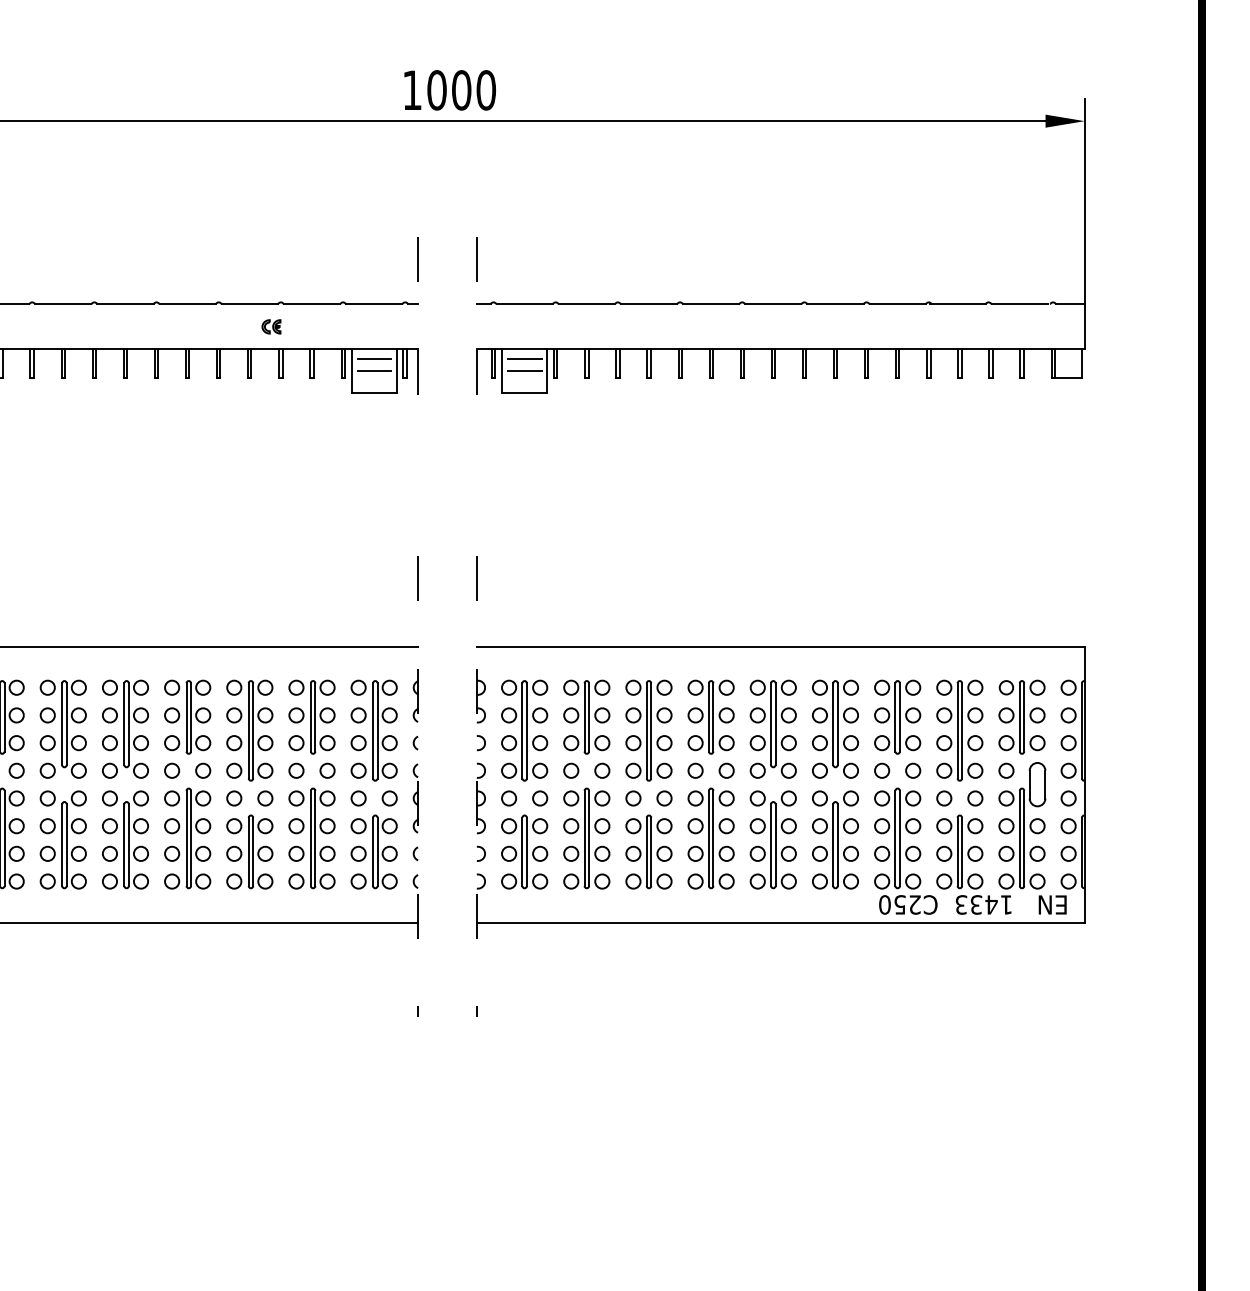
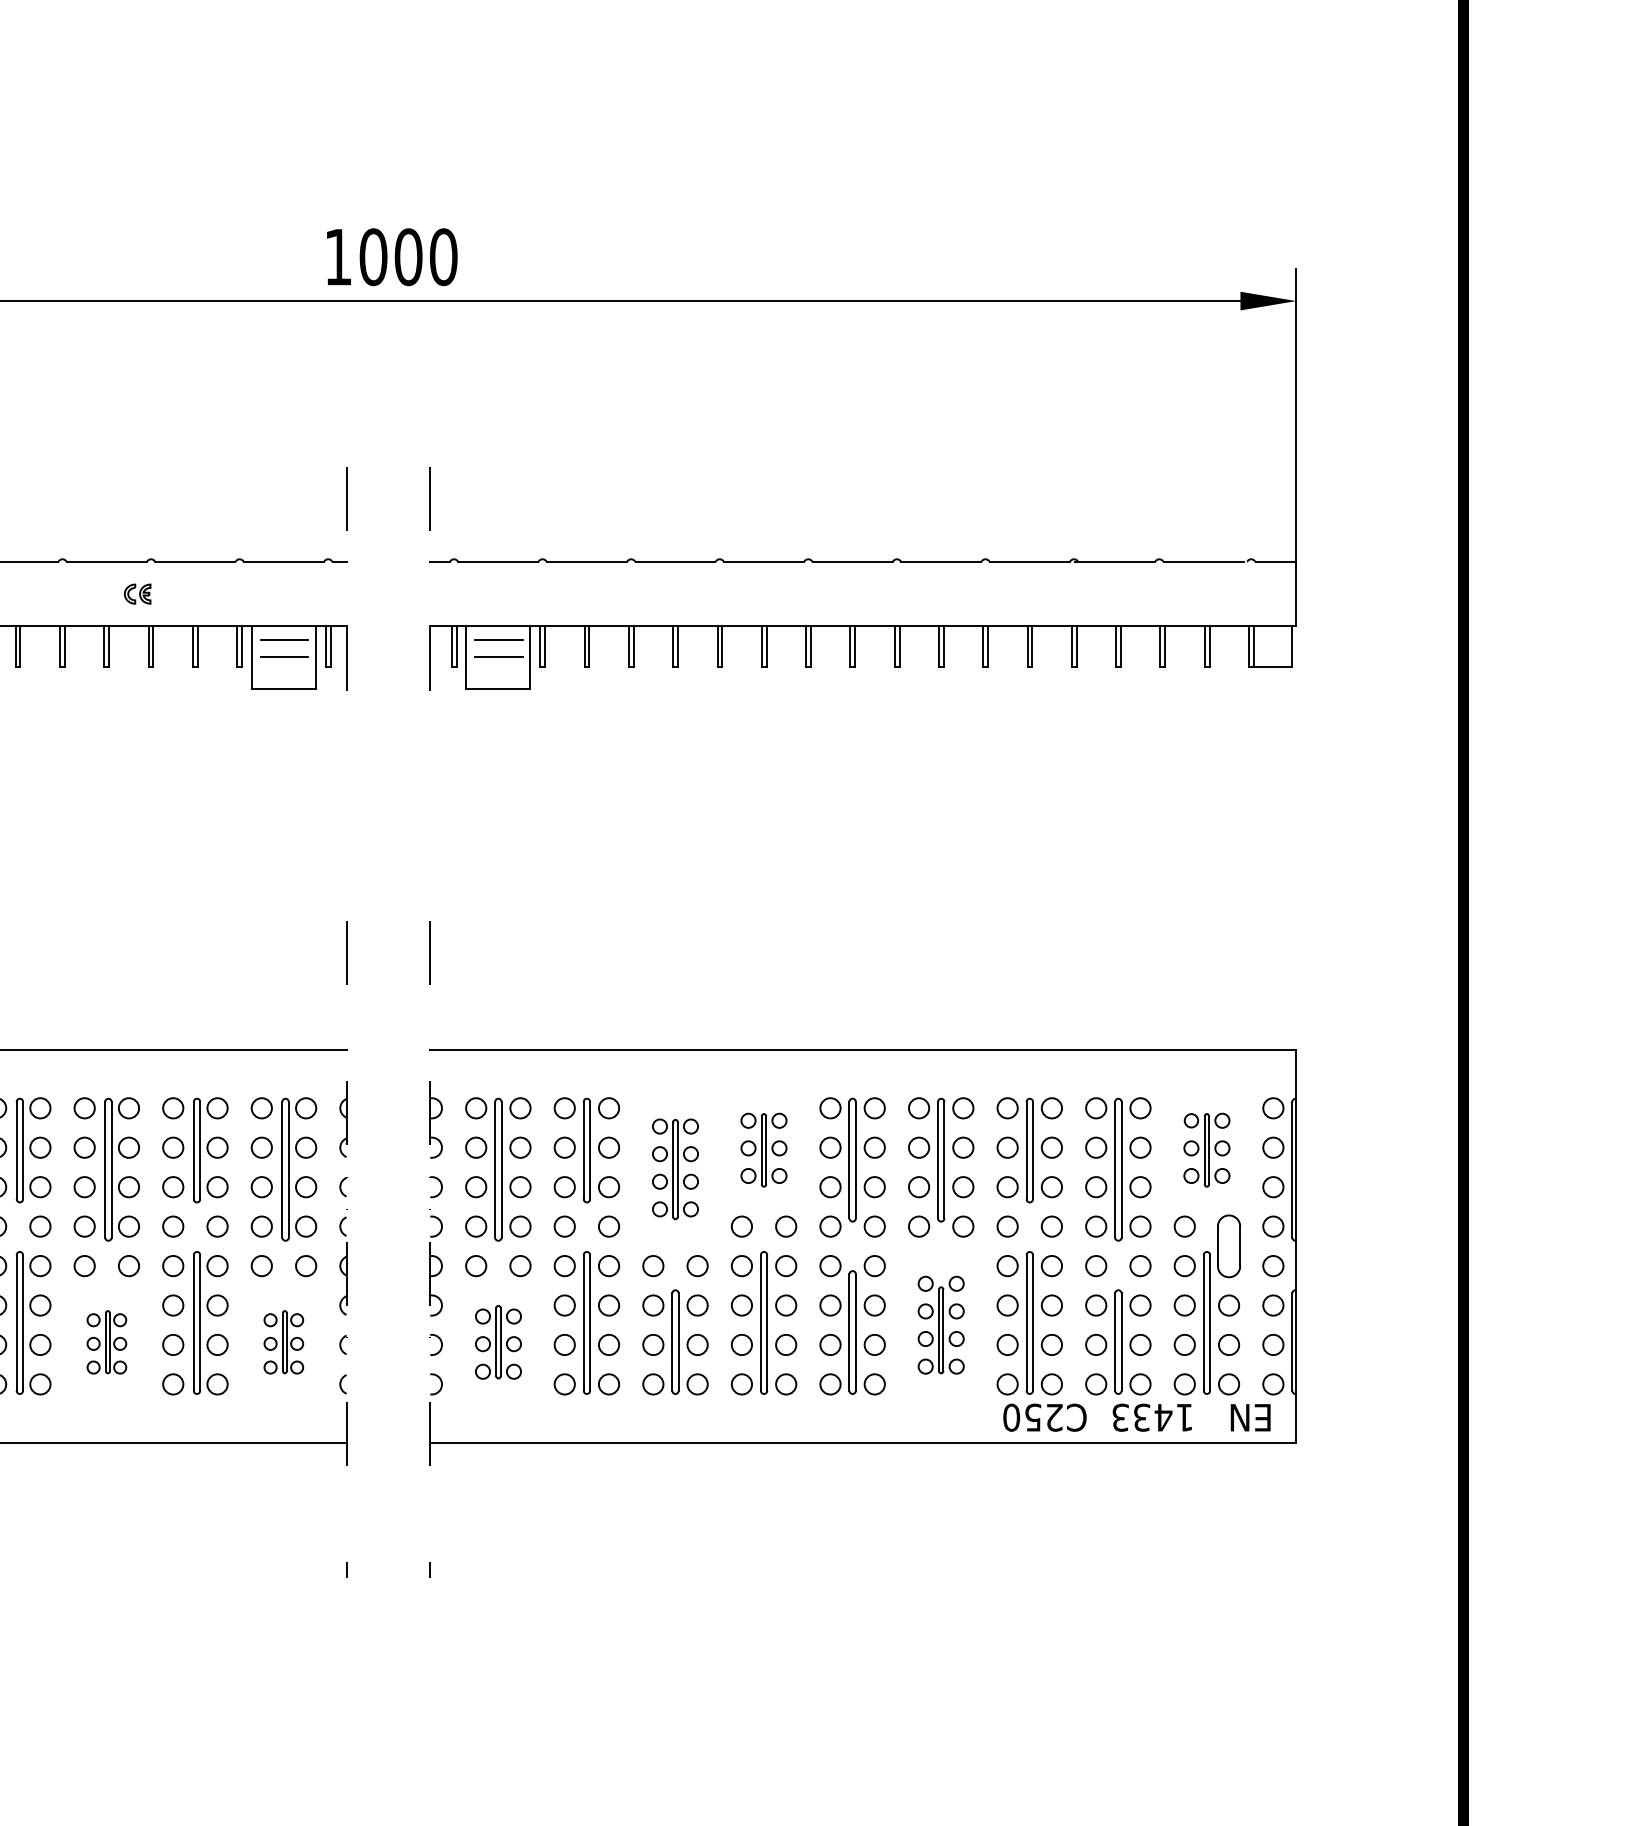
part: (710, 716) -> (763, 1149), size x0.7
part: (1021, 716) -> (1206, 1149), size x0.7
part: (648, 730) -> (674, 1169), size x0.7
part: (835, 839) -> (941, 1324), size x0.7
part: (249, 851) -> (106, 1341), size x0.6
part: (373, 851) -> (283, 1341), size x0.6
part: (524, 851) -> (498, 1341), size x0.7

